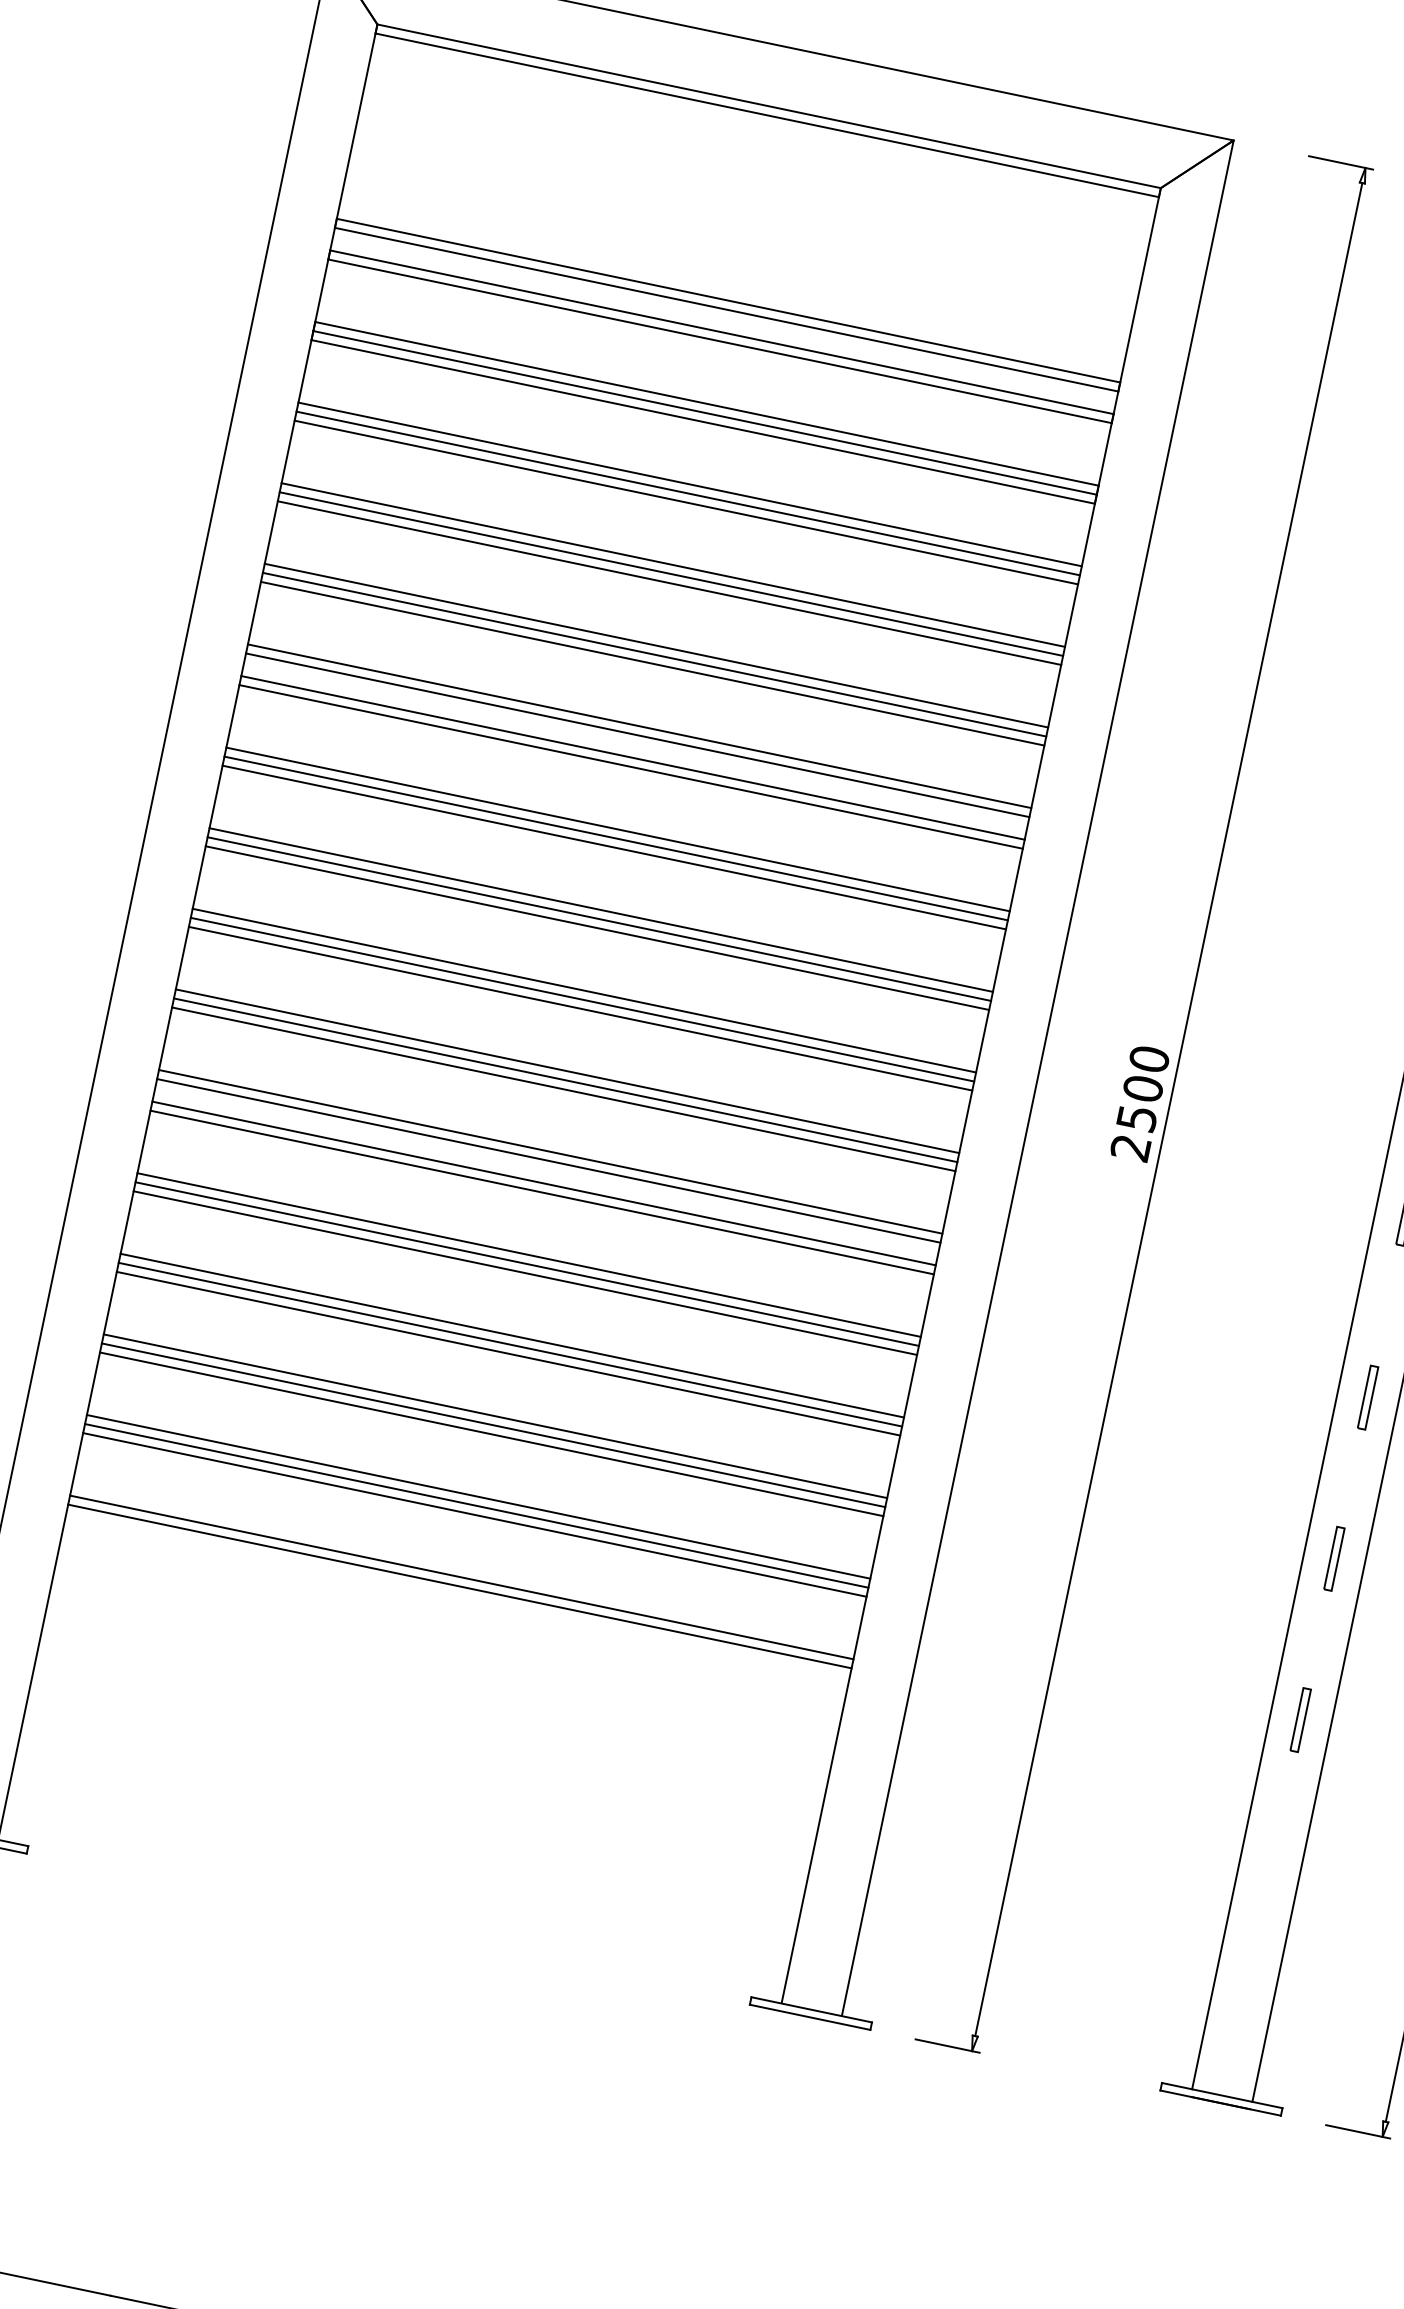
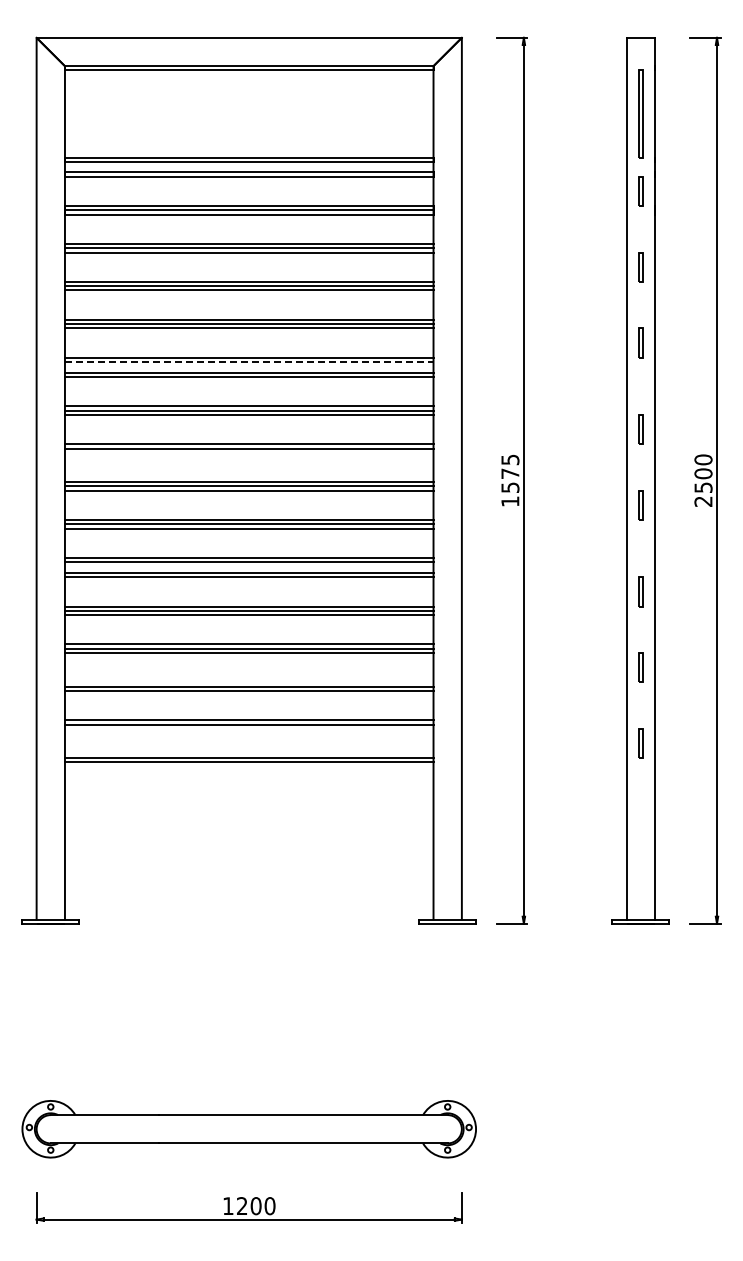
line: (638, 736) -> (249, 362), solid -> dashed
line: (595, 927) -> (248, 452), removed
text: (1140, 1103) -> (510, 480), 2500 -> 1575
line: (493, 1416) -> (248, 682), removed
line: (473, 1513) -> (248, 728), removed

